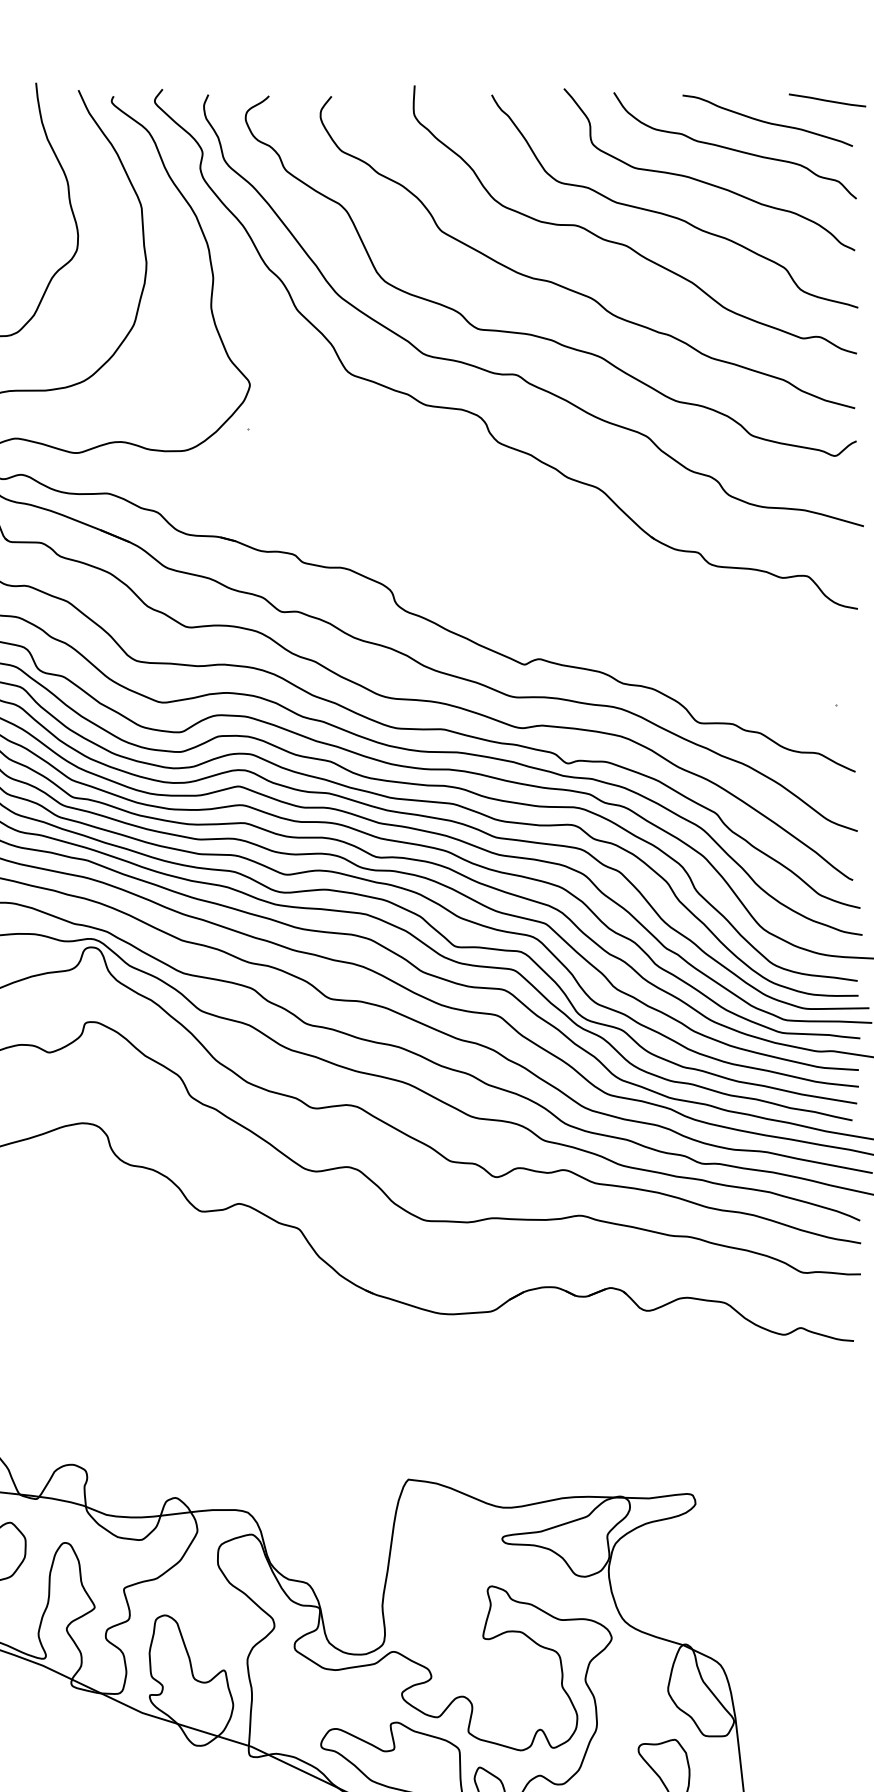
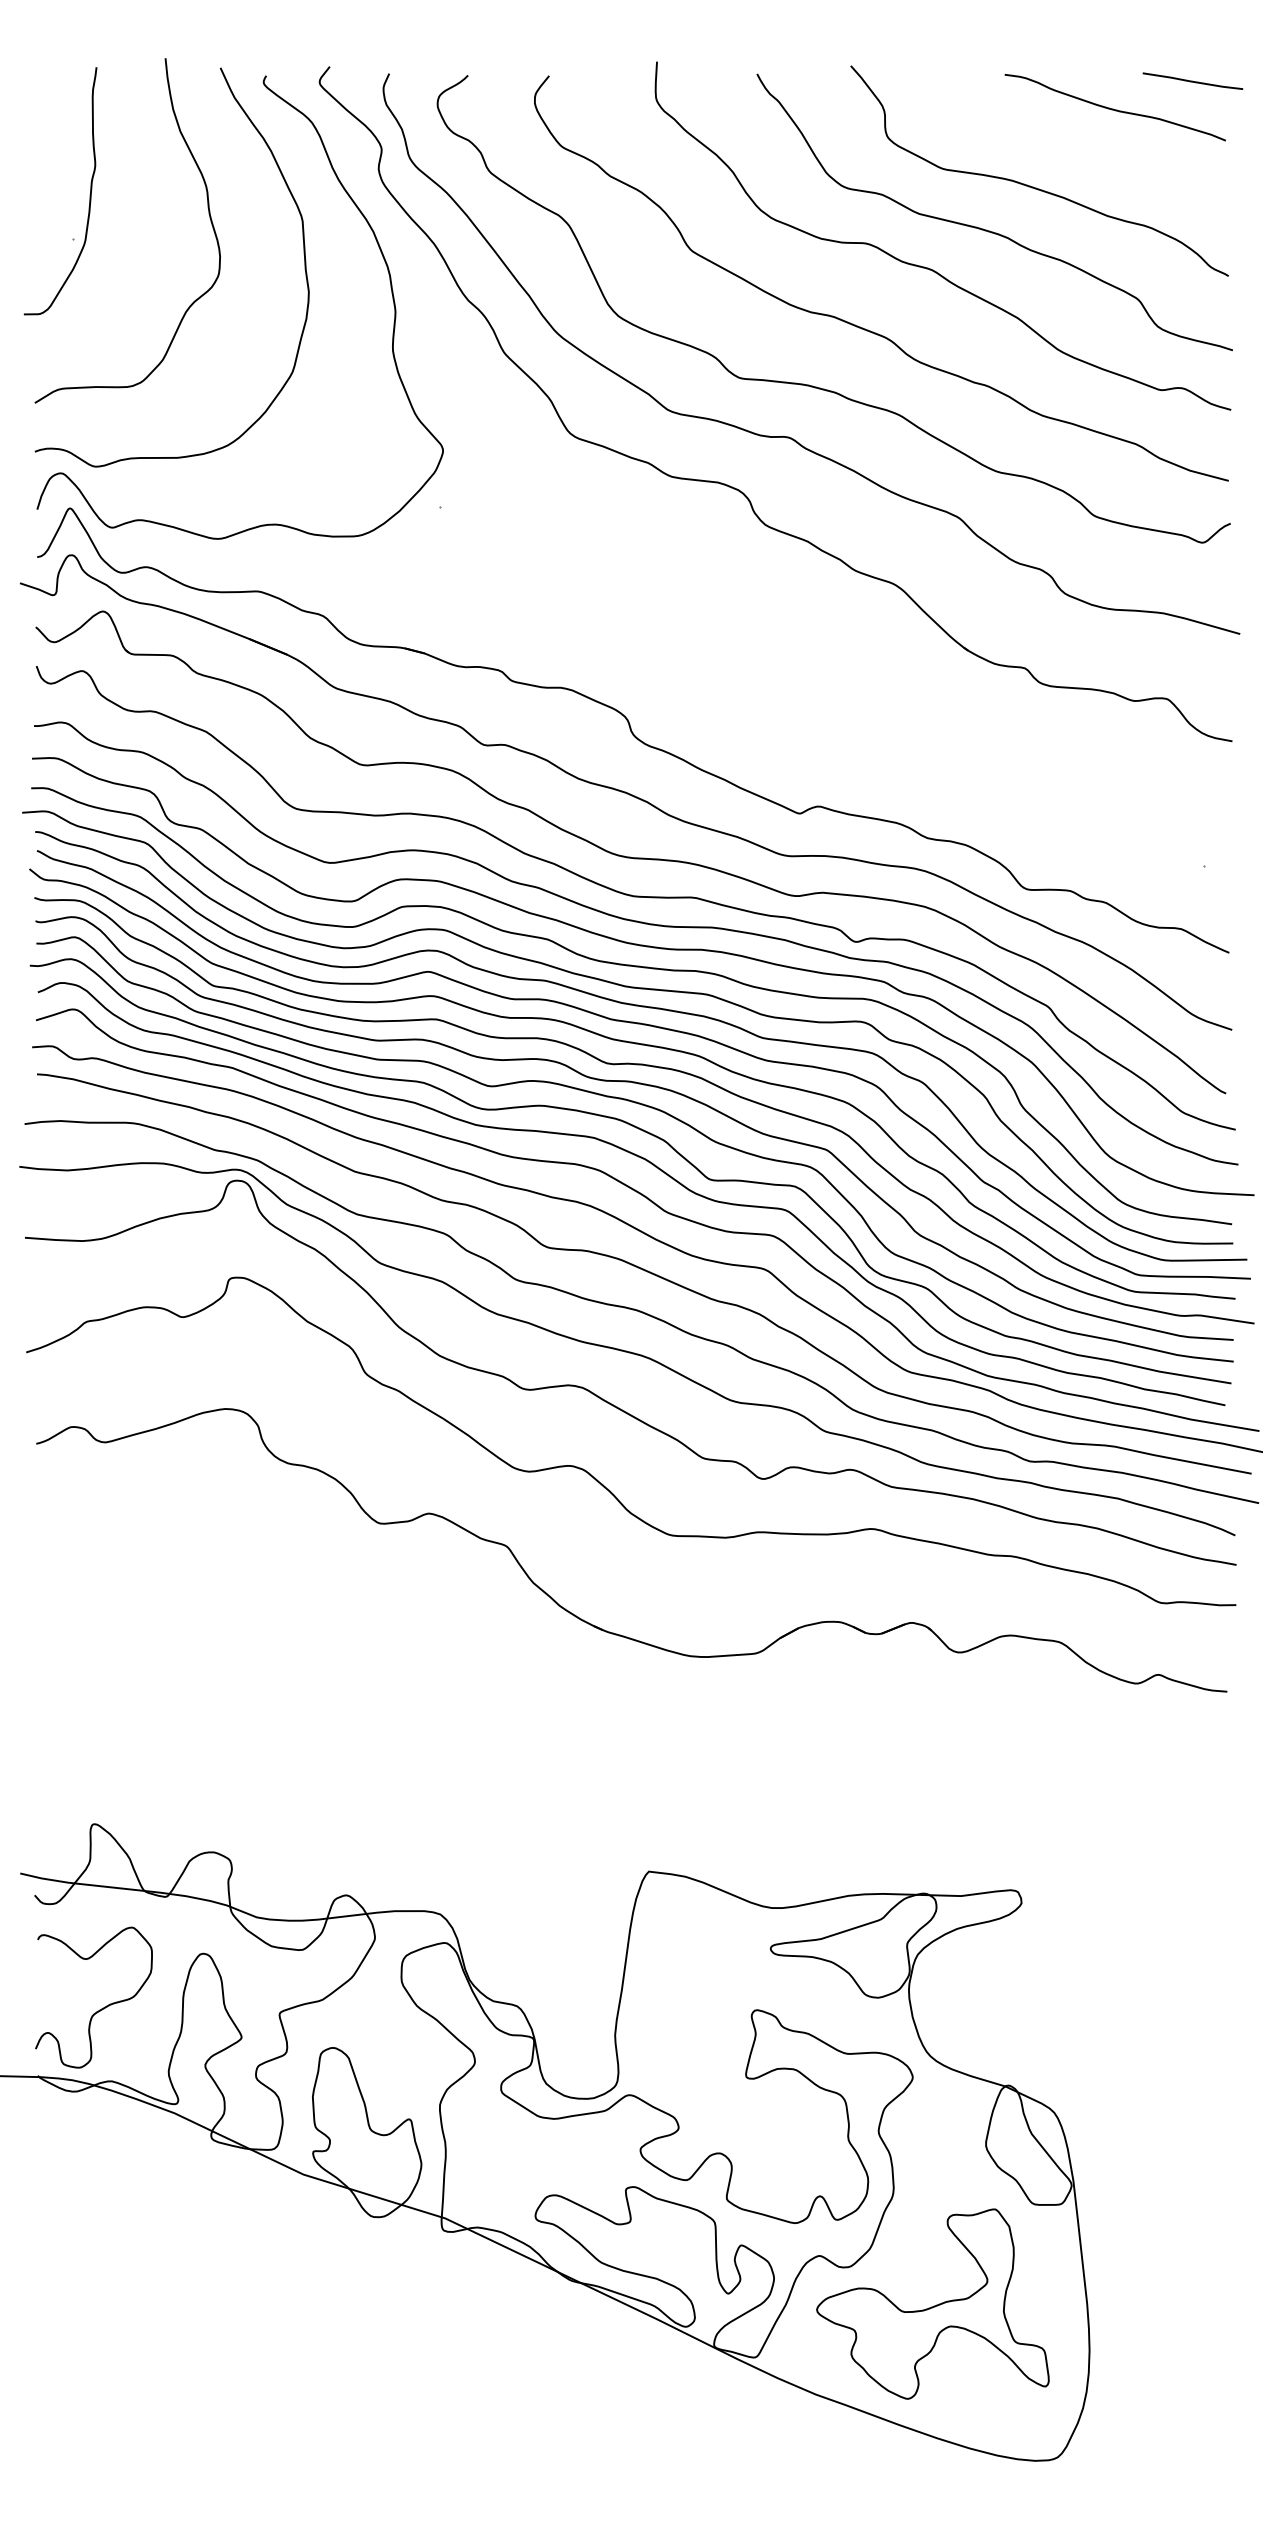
curve: (734, 149) -> (1072, 144), removed

